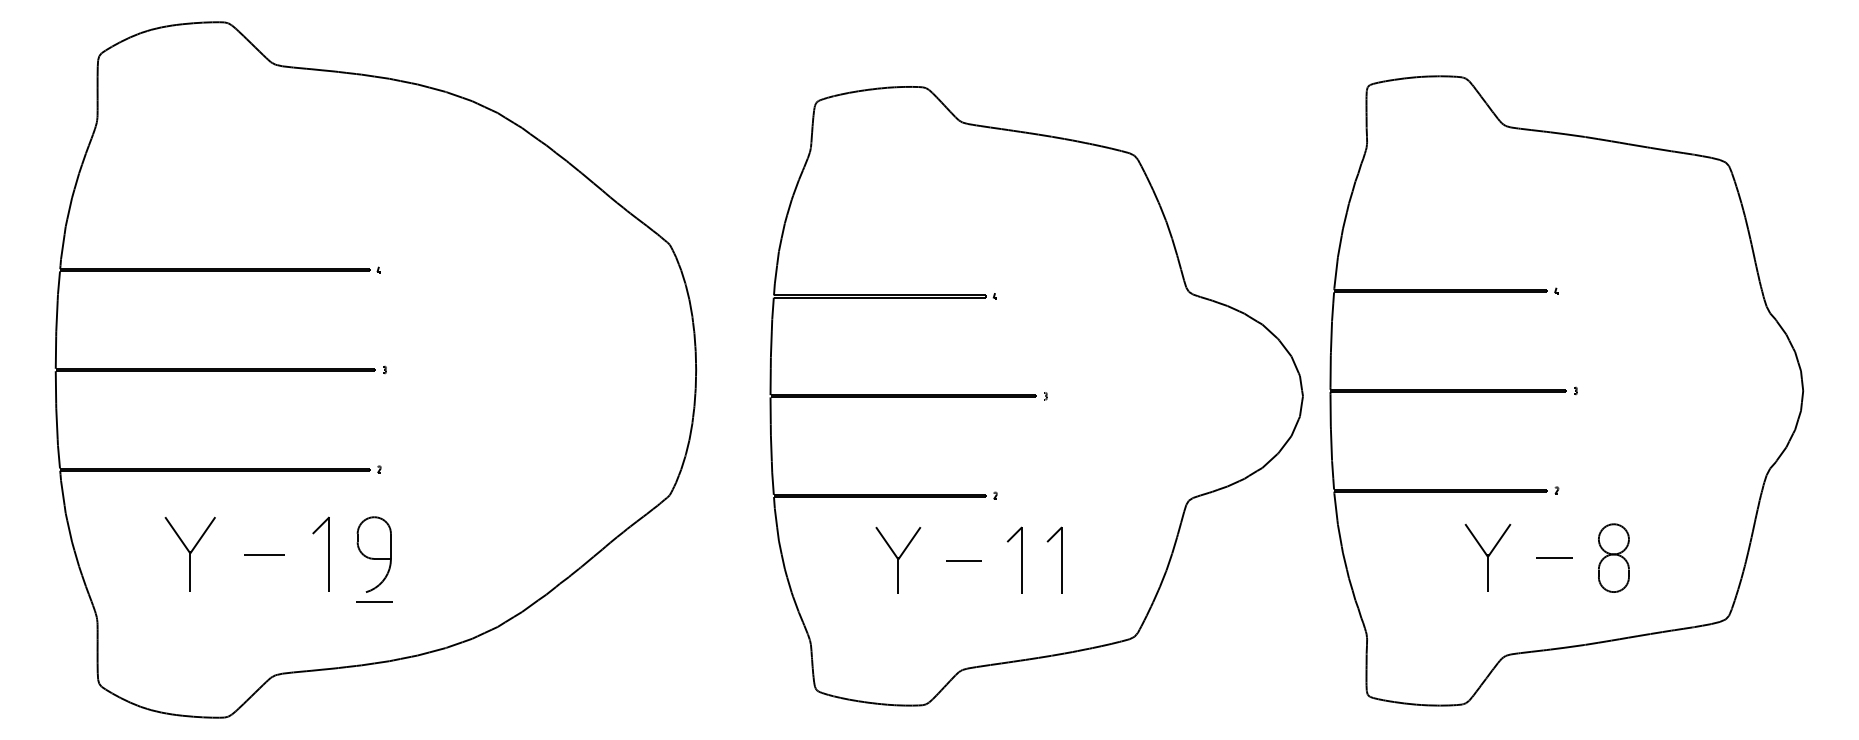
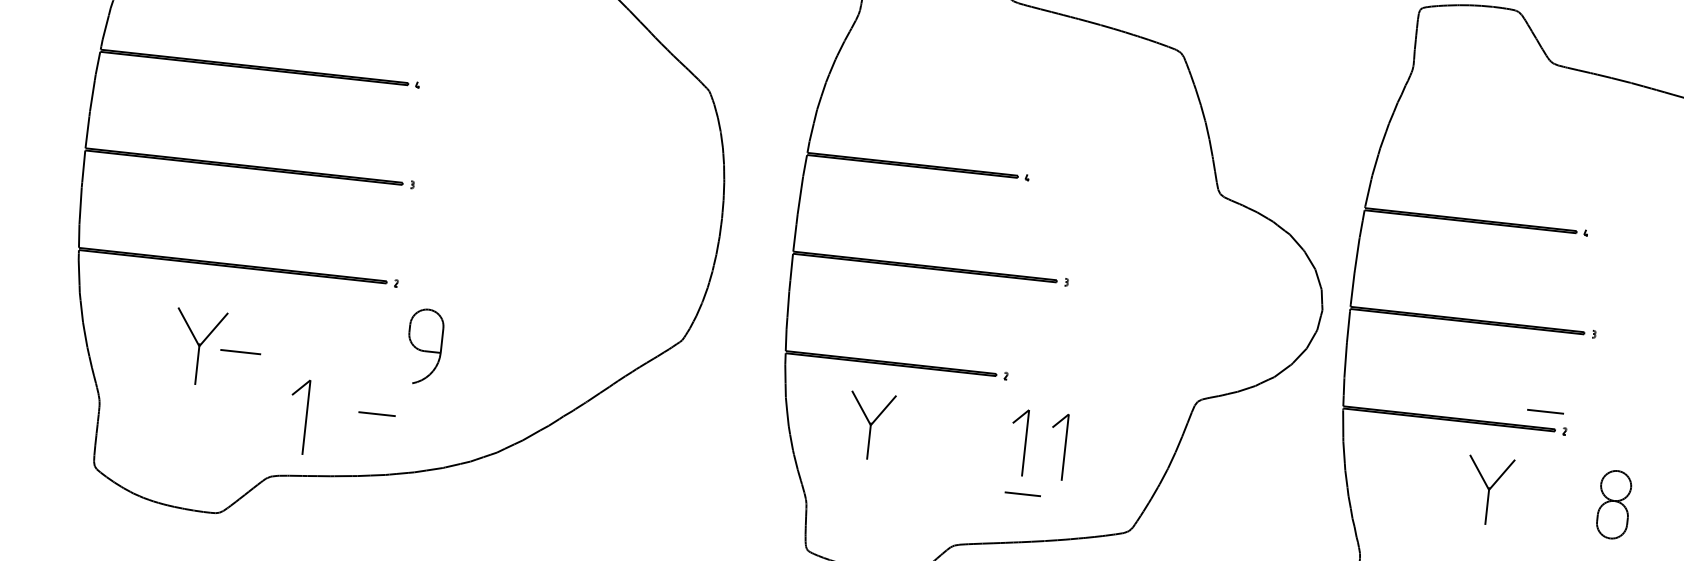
part: (328, 553) -> (305, 416), moved
line: (264, 554) -> (241, 351), moved
part: (373, 554) -> (423, 346), moved
line: (1554, 557) -> (1545, 411), moved
part: (898, 560) -> (870, 426), moved
line: (963, 560) -> (1022, 494), moved

